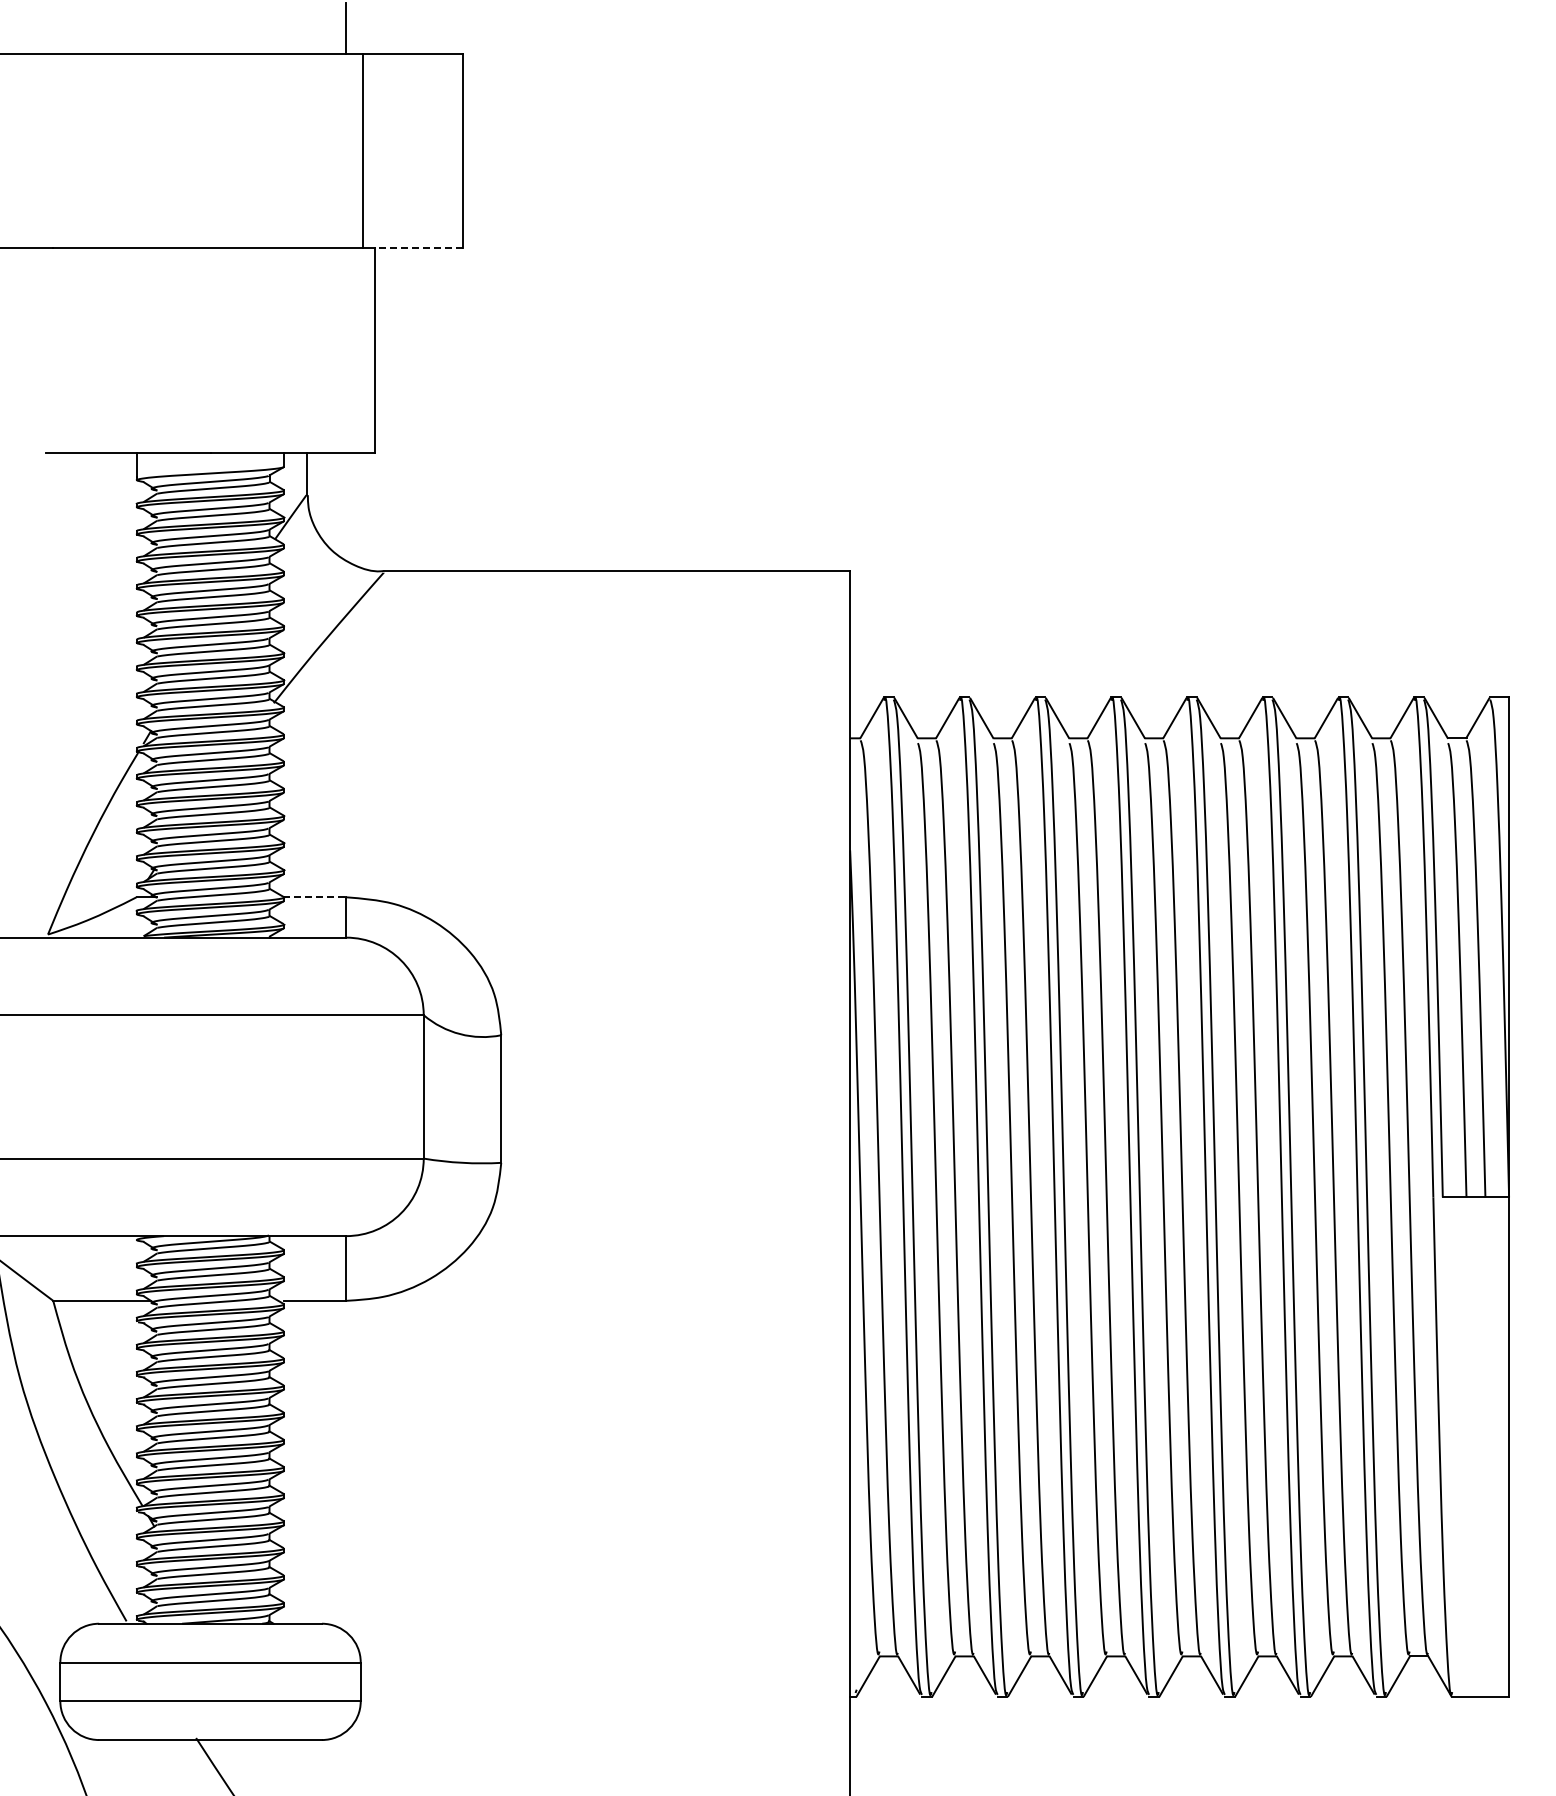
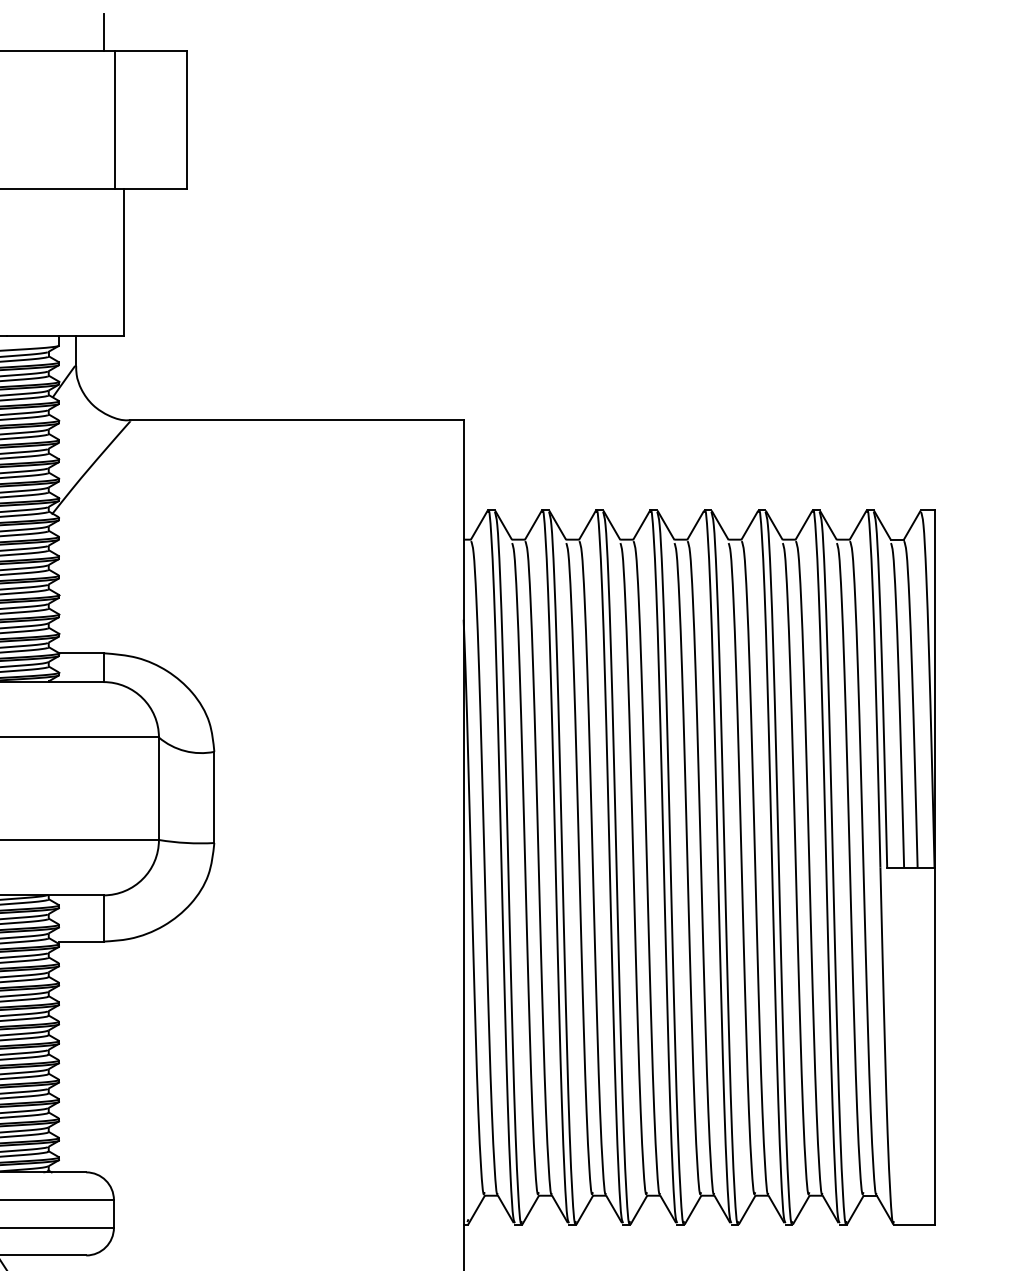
line: (418, 247) -> (155, 188), dashed -> solid
line: (315, 897) -> (81, 653), dashed -> solid

